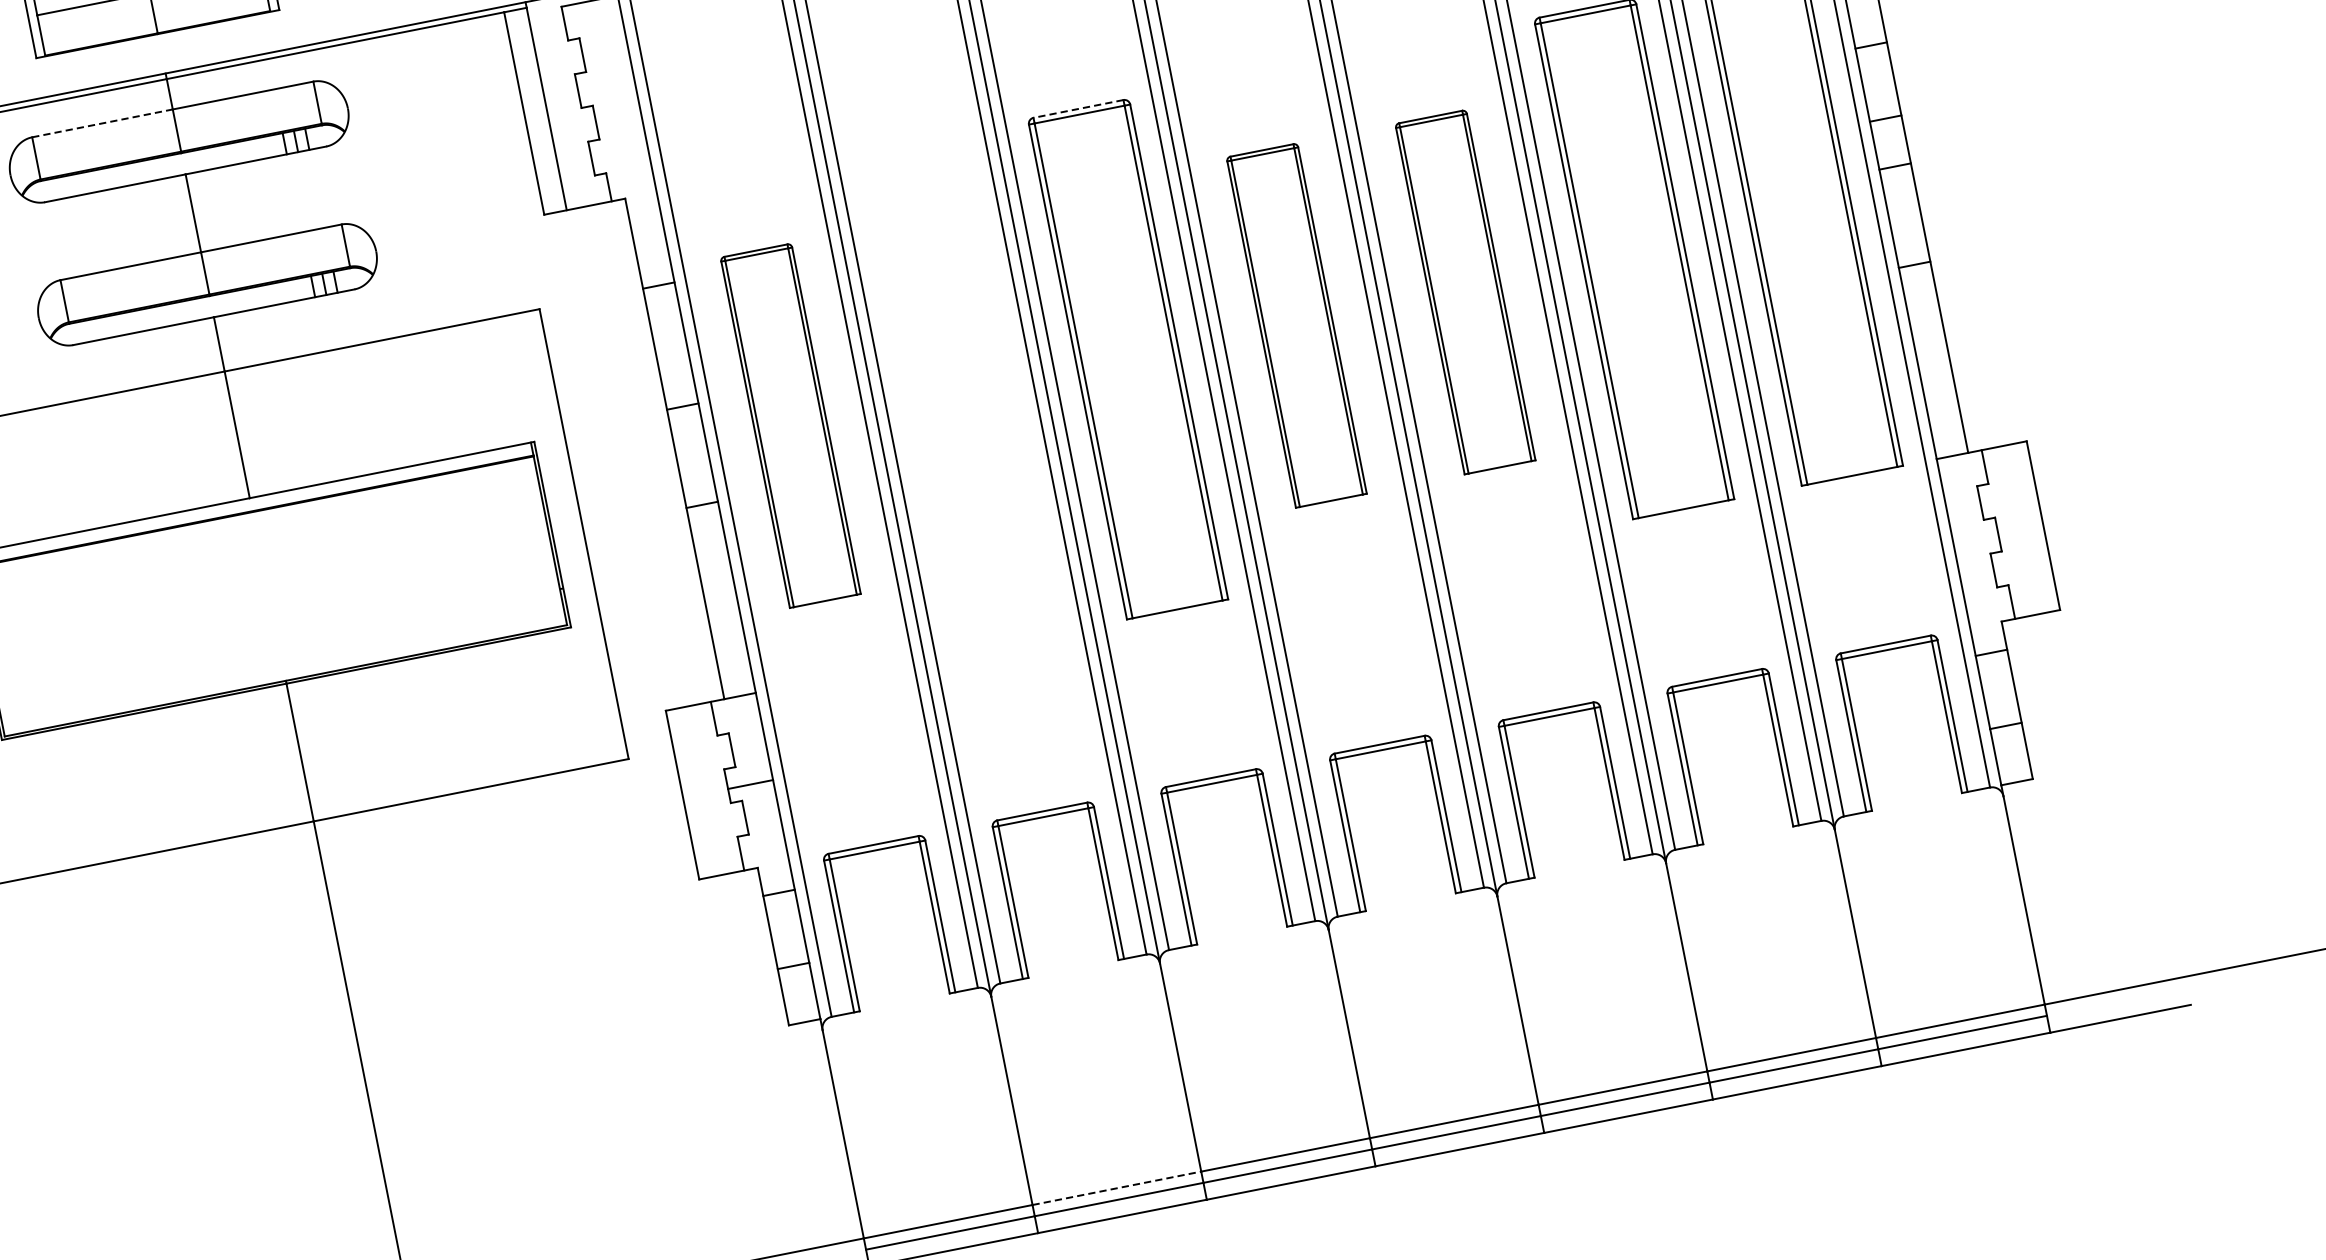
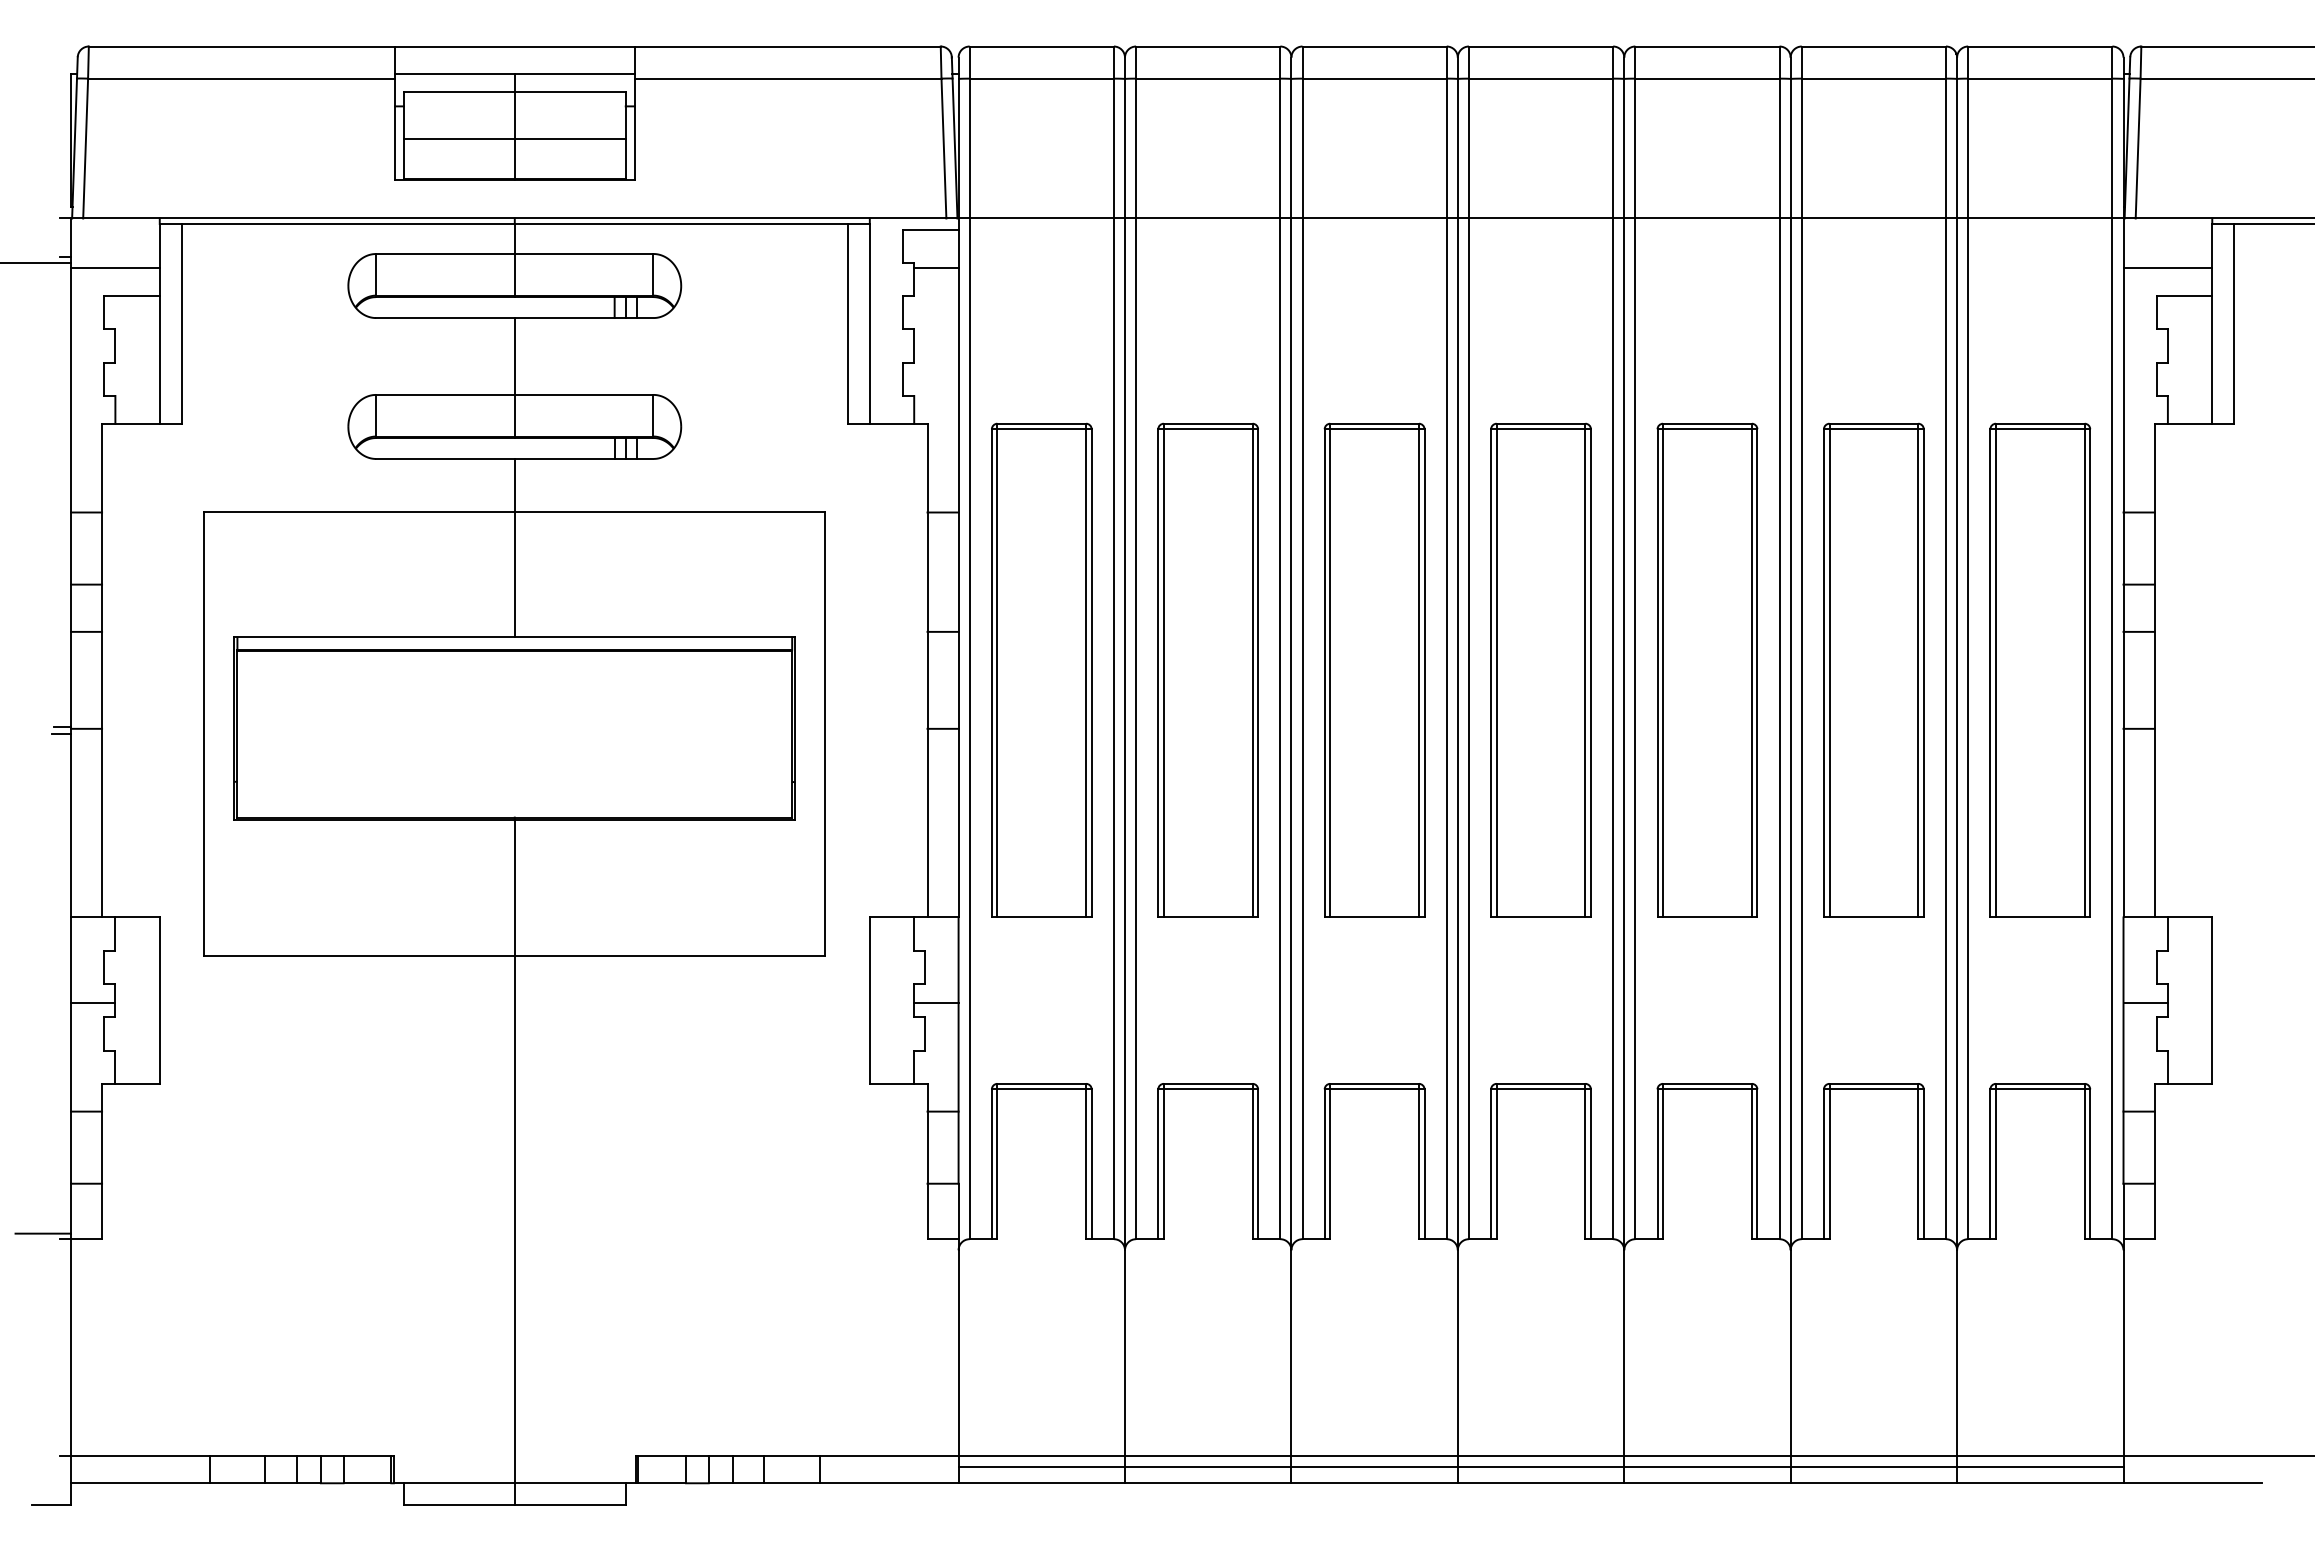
line: (603, 39) -> (936, 268), added
line: (1078, 108) -> (1374, 423), dashed -> solid
line: (102, 123) -> (445, 254), dashed -> solid
part: (1465, 291) -> (1707, 669), size x1.43
part: (1295, 324) -> (1540, 669), size x1.43
part: (958, 391) -> (1207, 669), added
part: (790, 424) -> (1041, 669), size x1.43
line: (1976, 541) -> (2145, 1003), added
line: (1117, 1188) -> (1208, 1455), dashed -> solid

